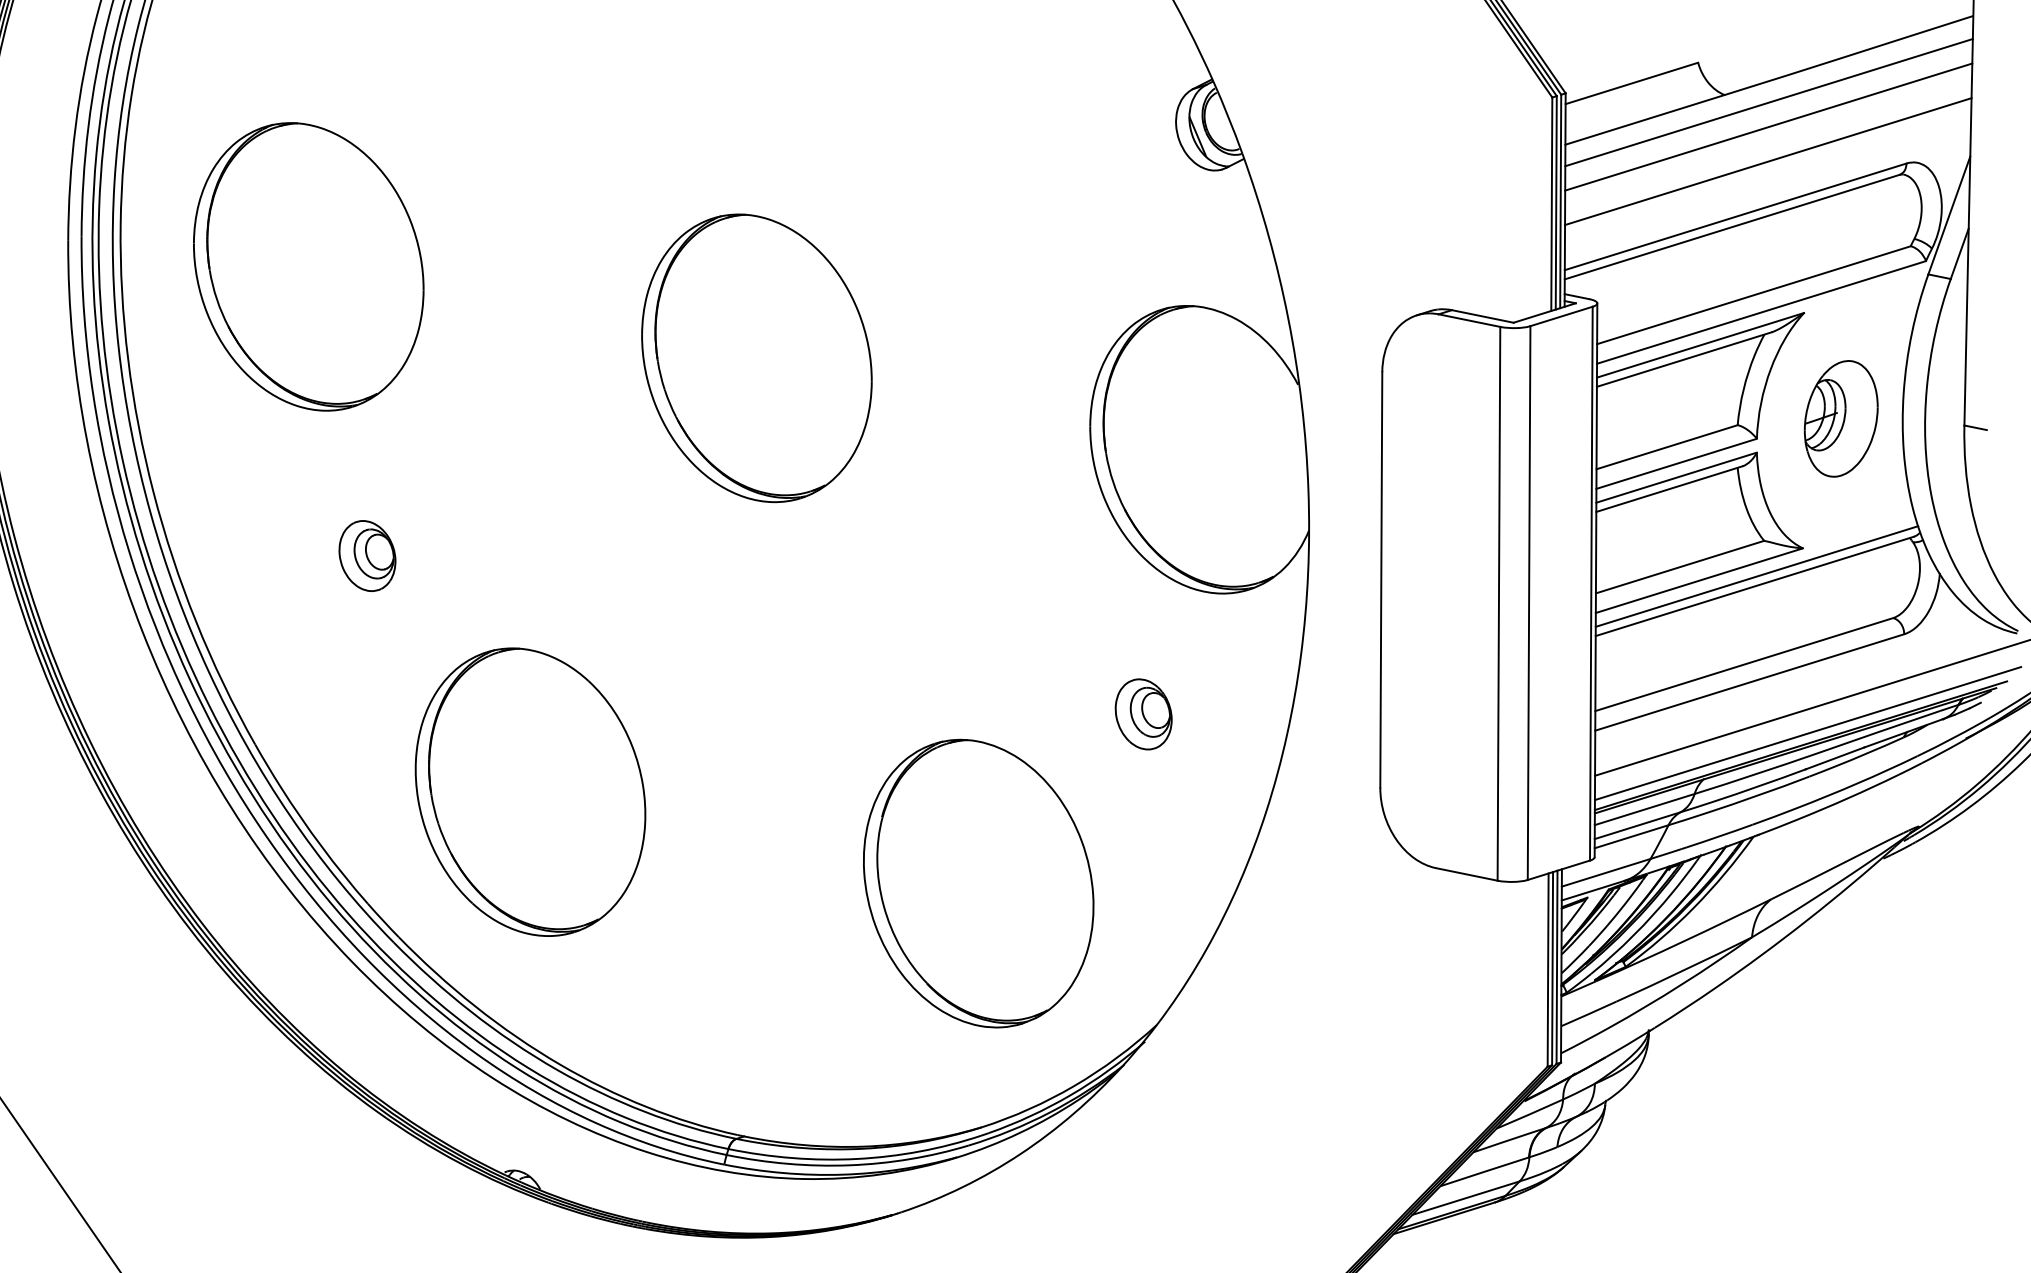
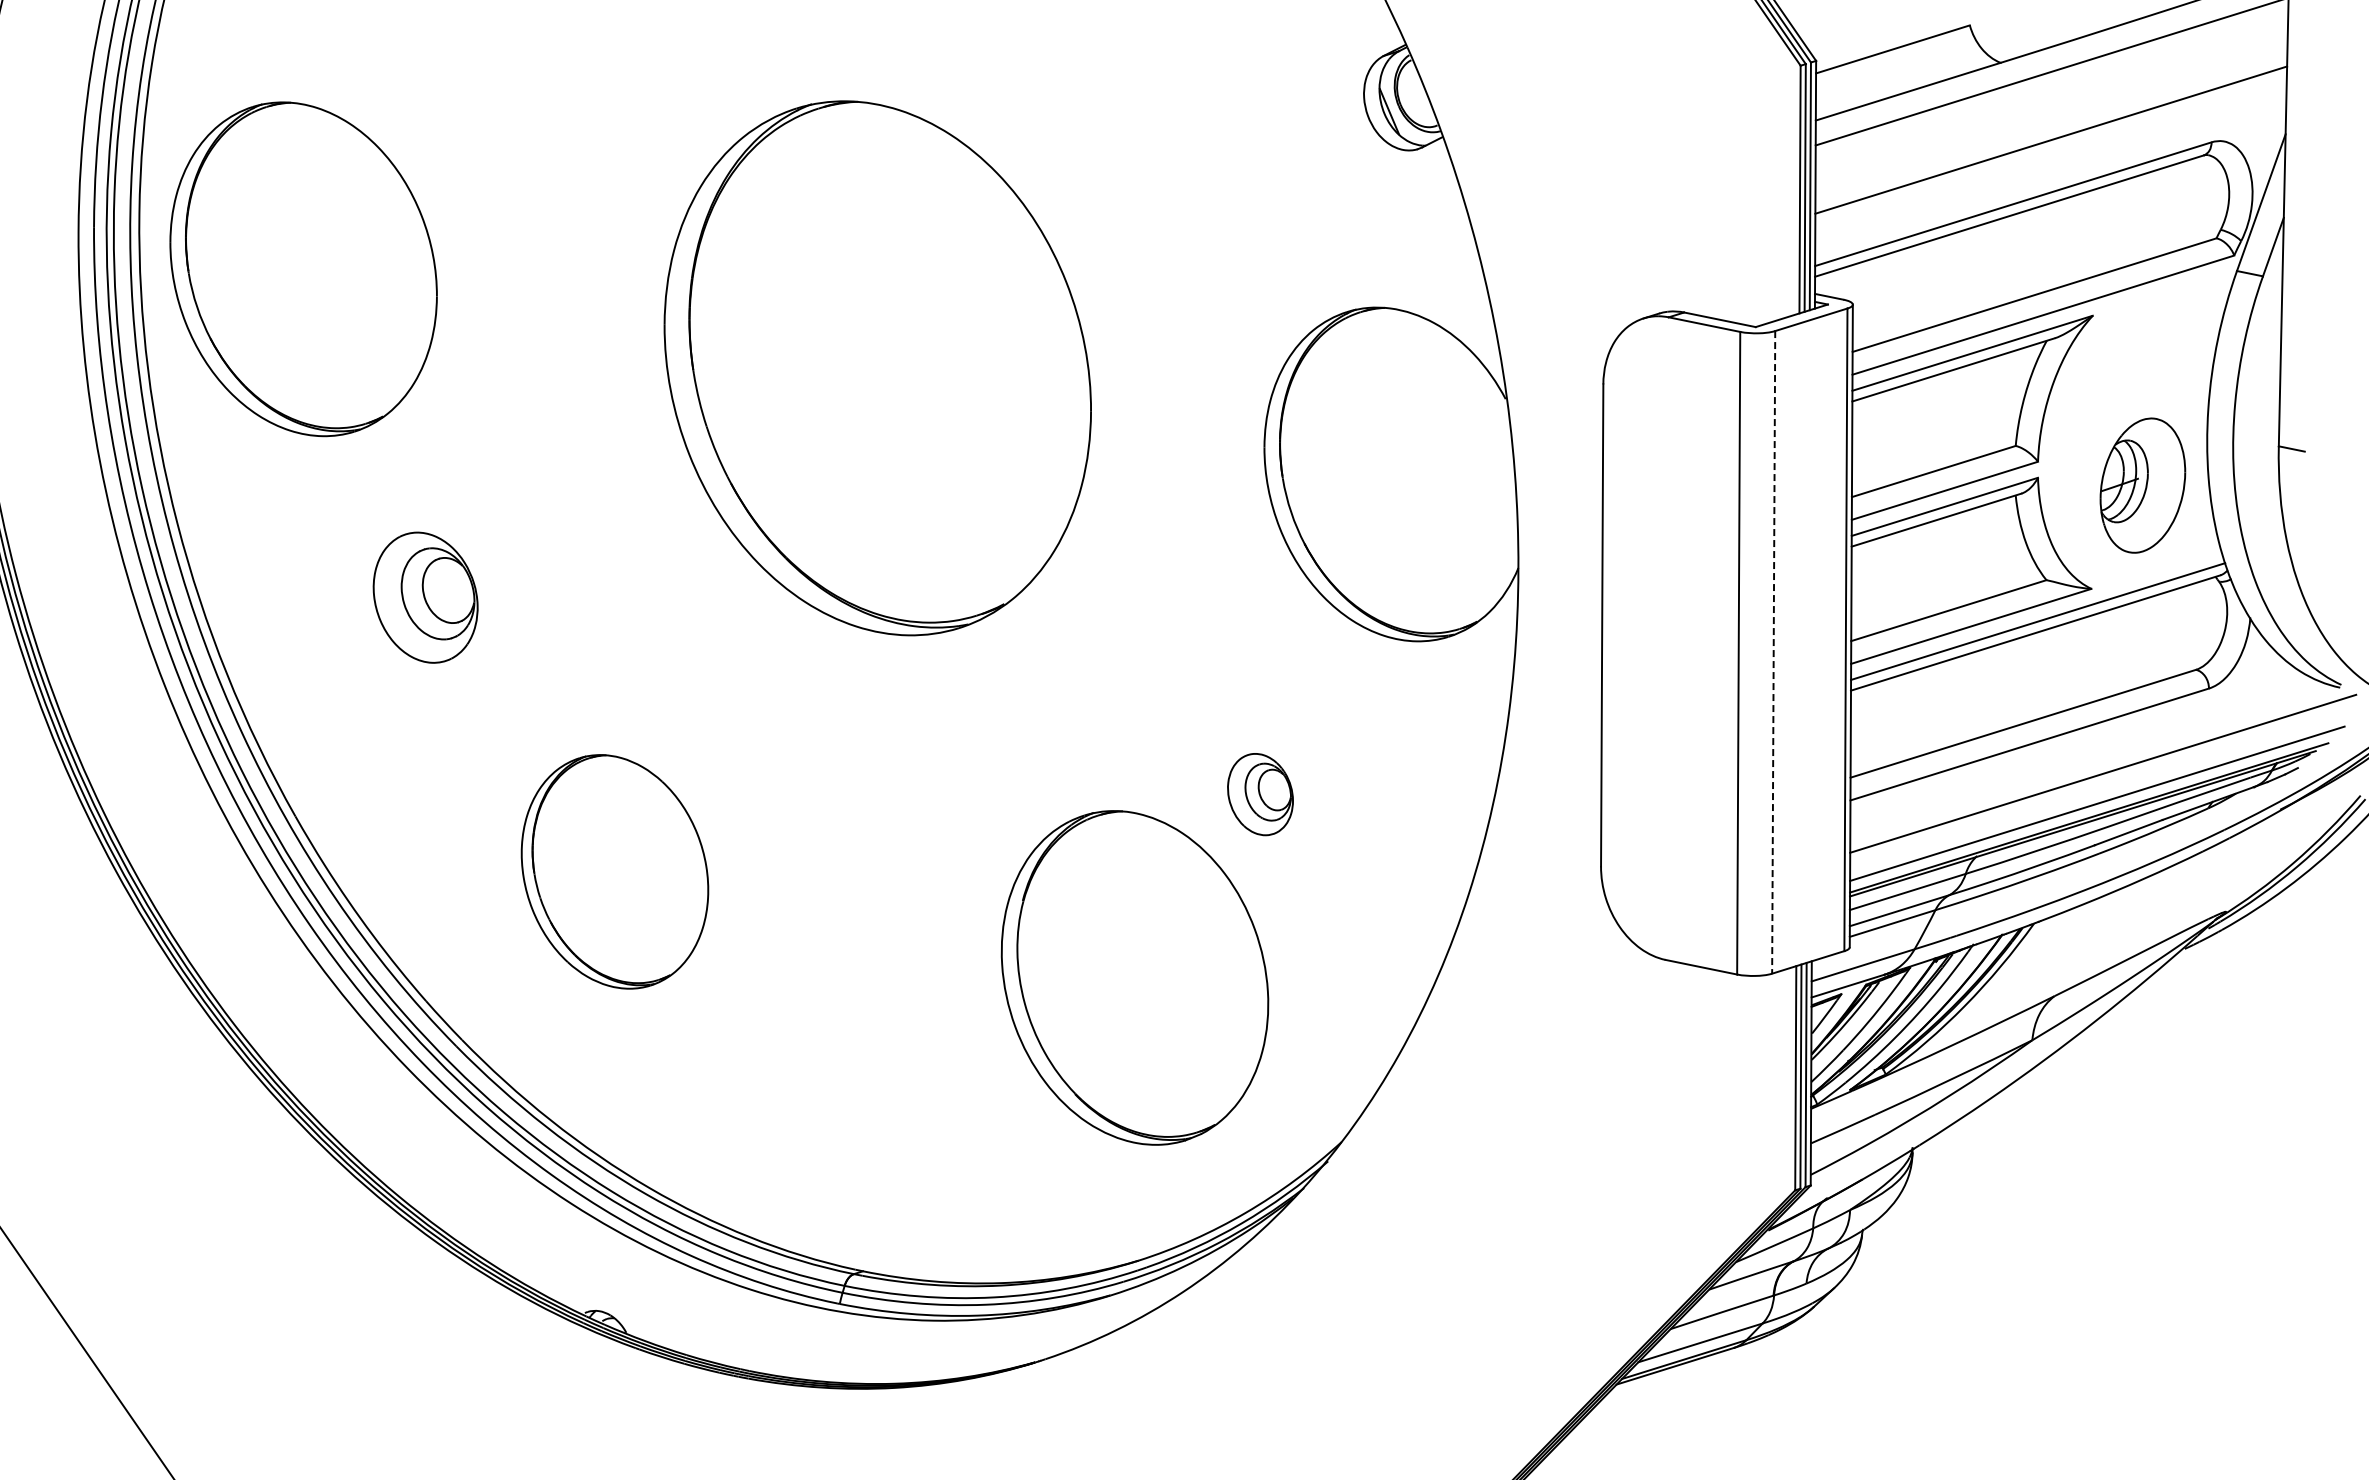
line: (1768, 126) -> (2051, 99), removed
part: (308, 267) -> (303, 269), moved
part: (756, 358) -> (877, 368), size x1.6
part: (1840, 418) -> (2142, 485), moved
part: (367, 555) -> (425, 597), size x1.6
line: (1528, 603) -> (1773, 652), solid -> dashed
part: (1143, 714) -> (1260, 794), moved
part: (530, 791) -> (614, 871), size x0.7

